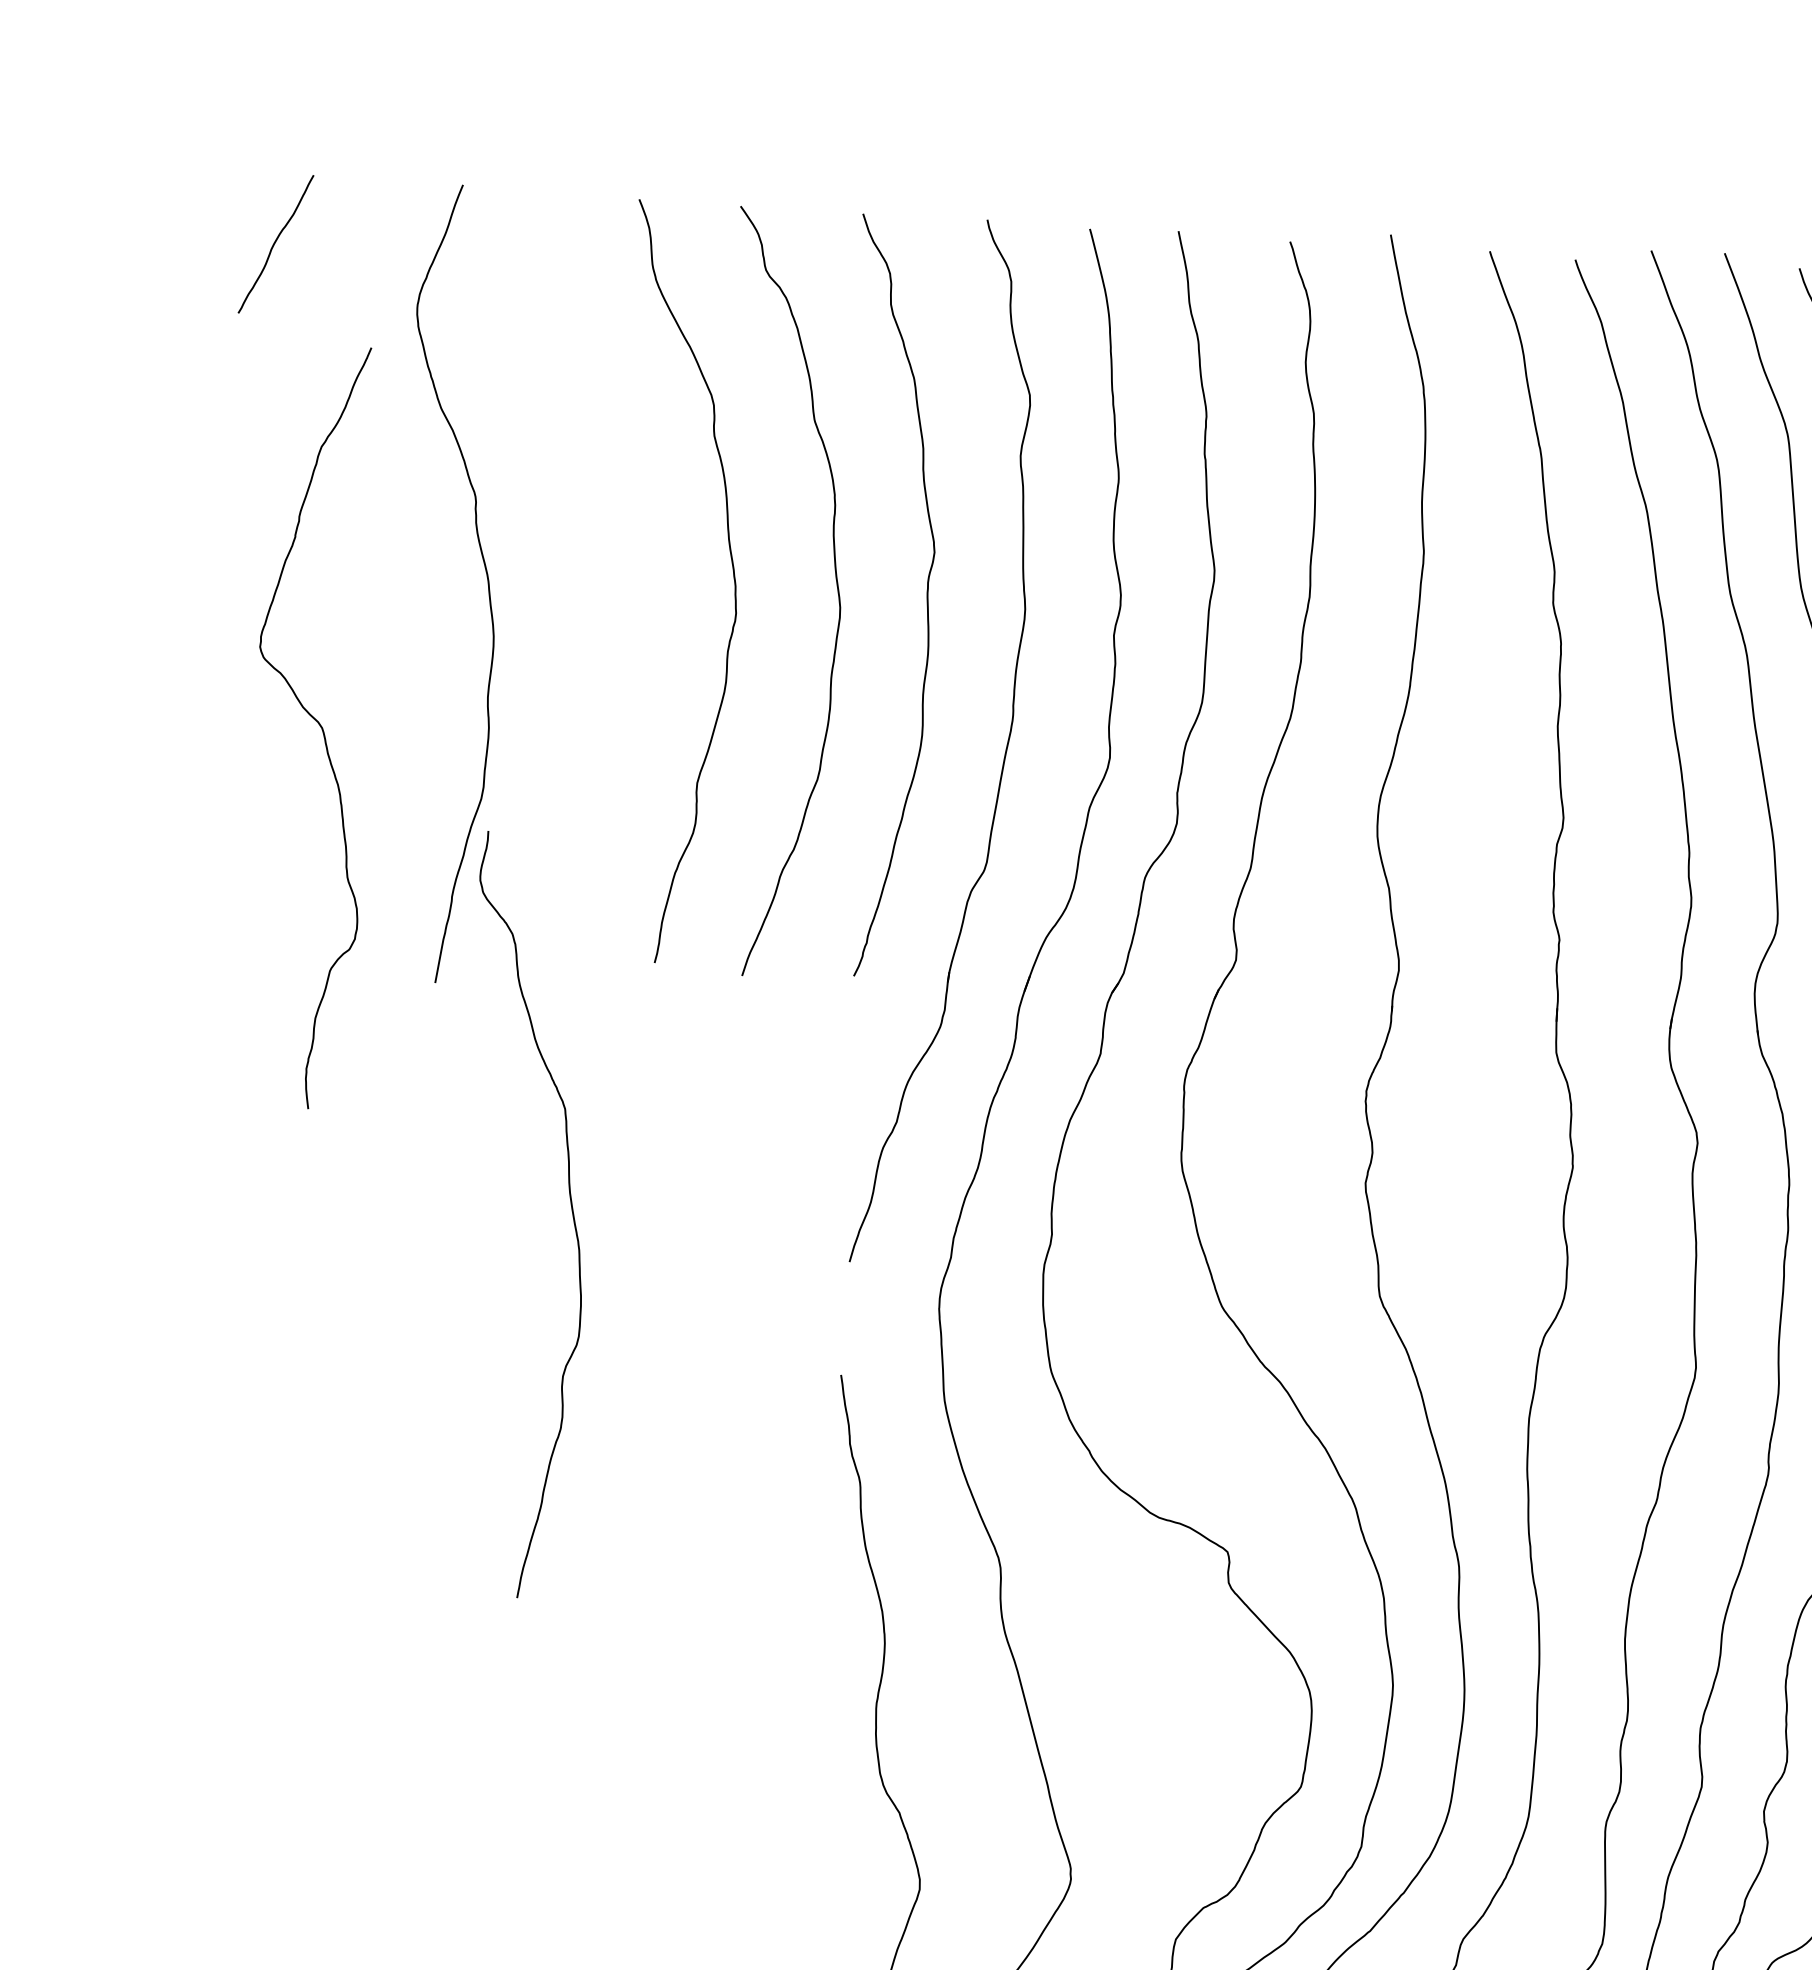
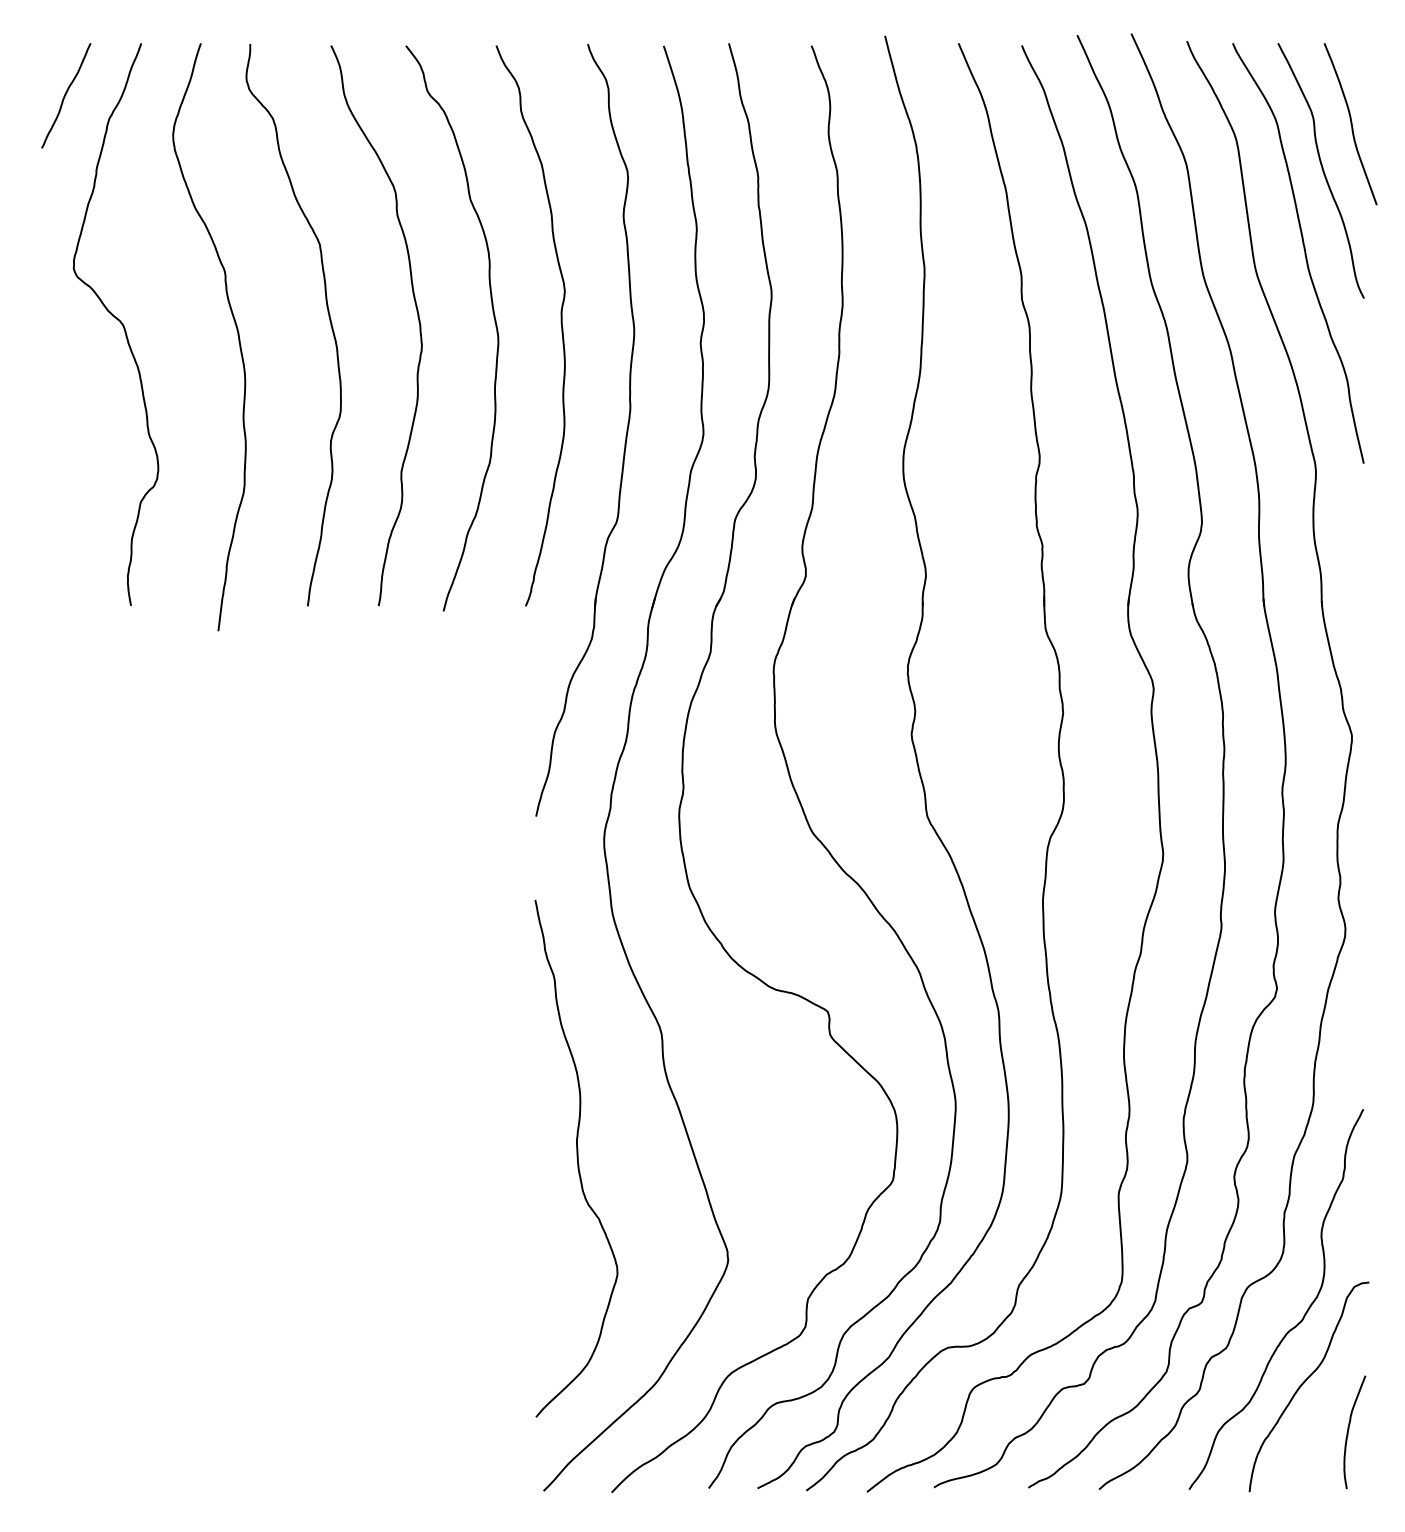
curve: (316, 722) -> (118, 321), moved
curve: (570, 1208) -> (328, 317), moved

